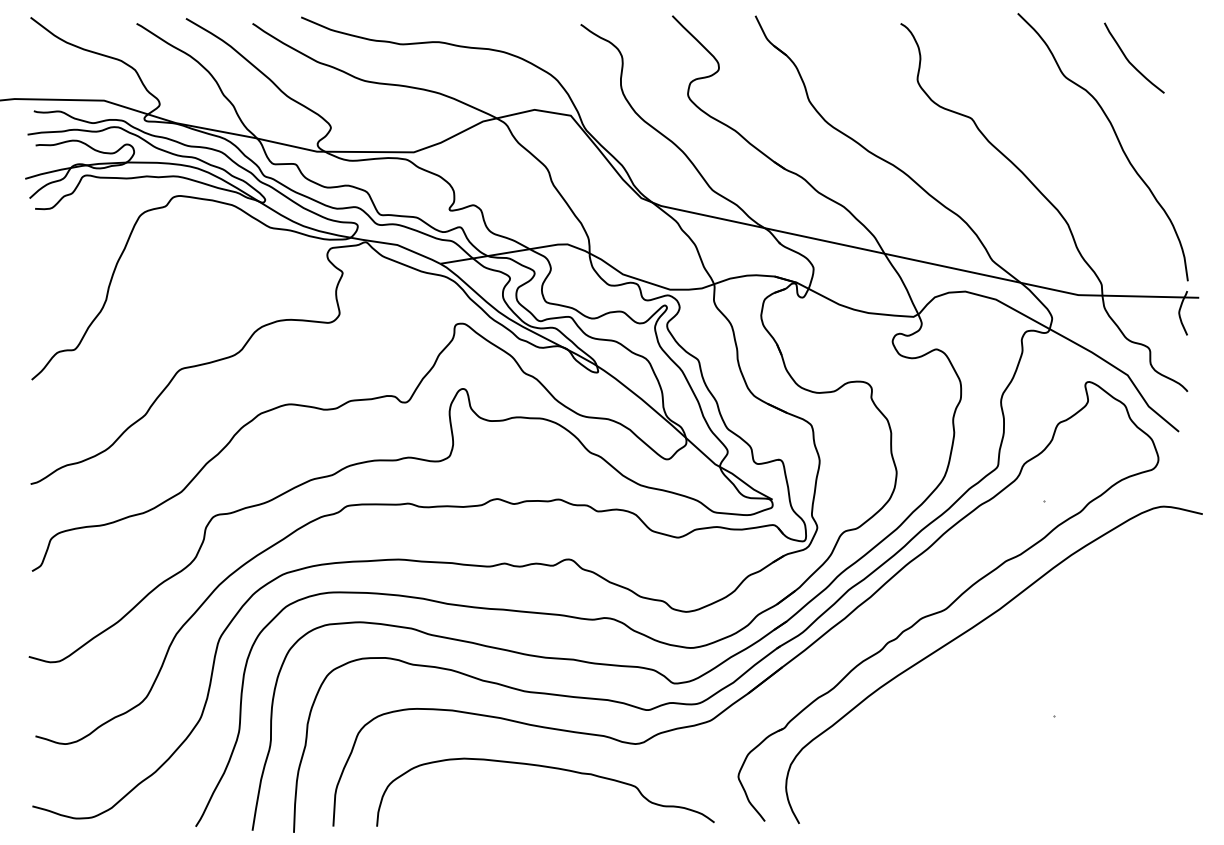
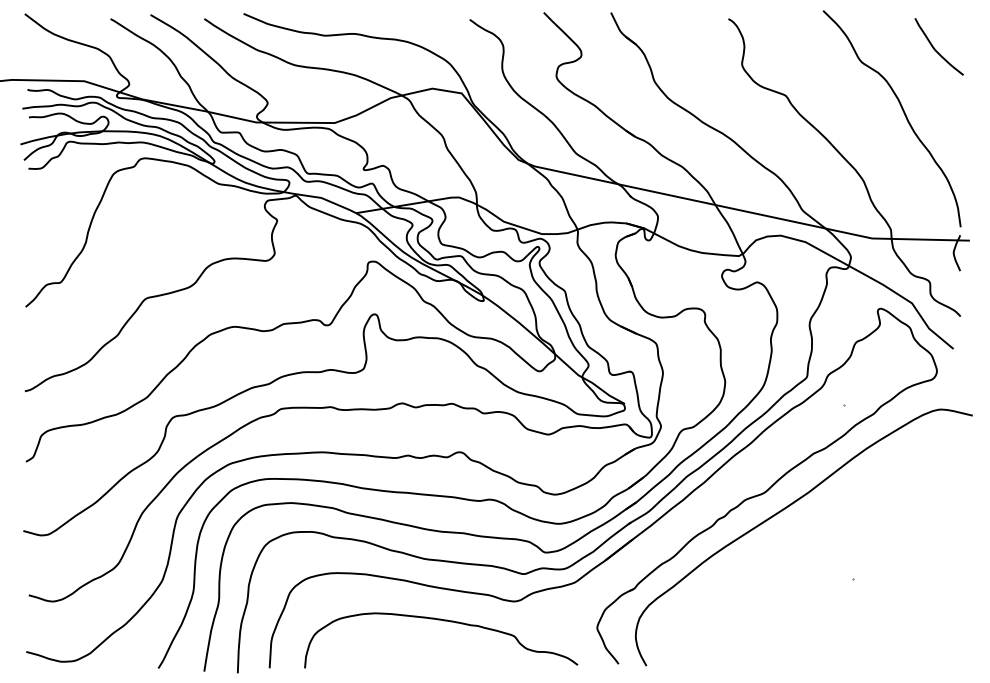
curve: (1129, 60) -> (935, 48), moved

